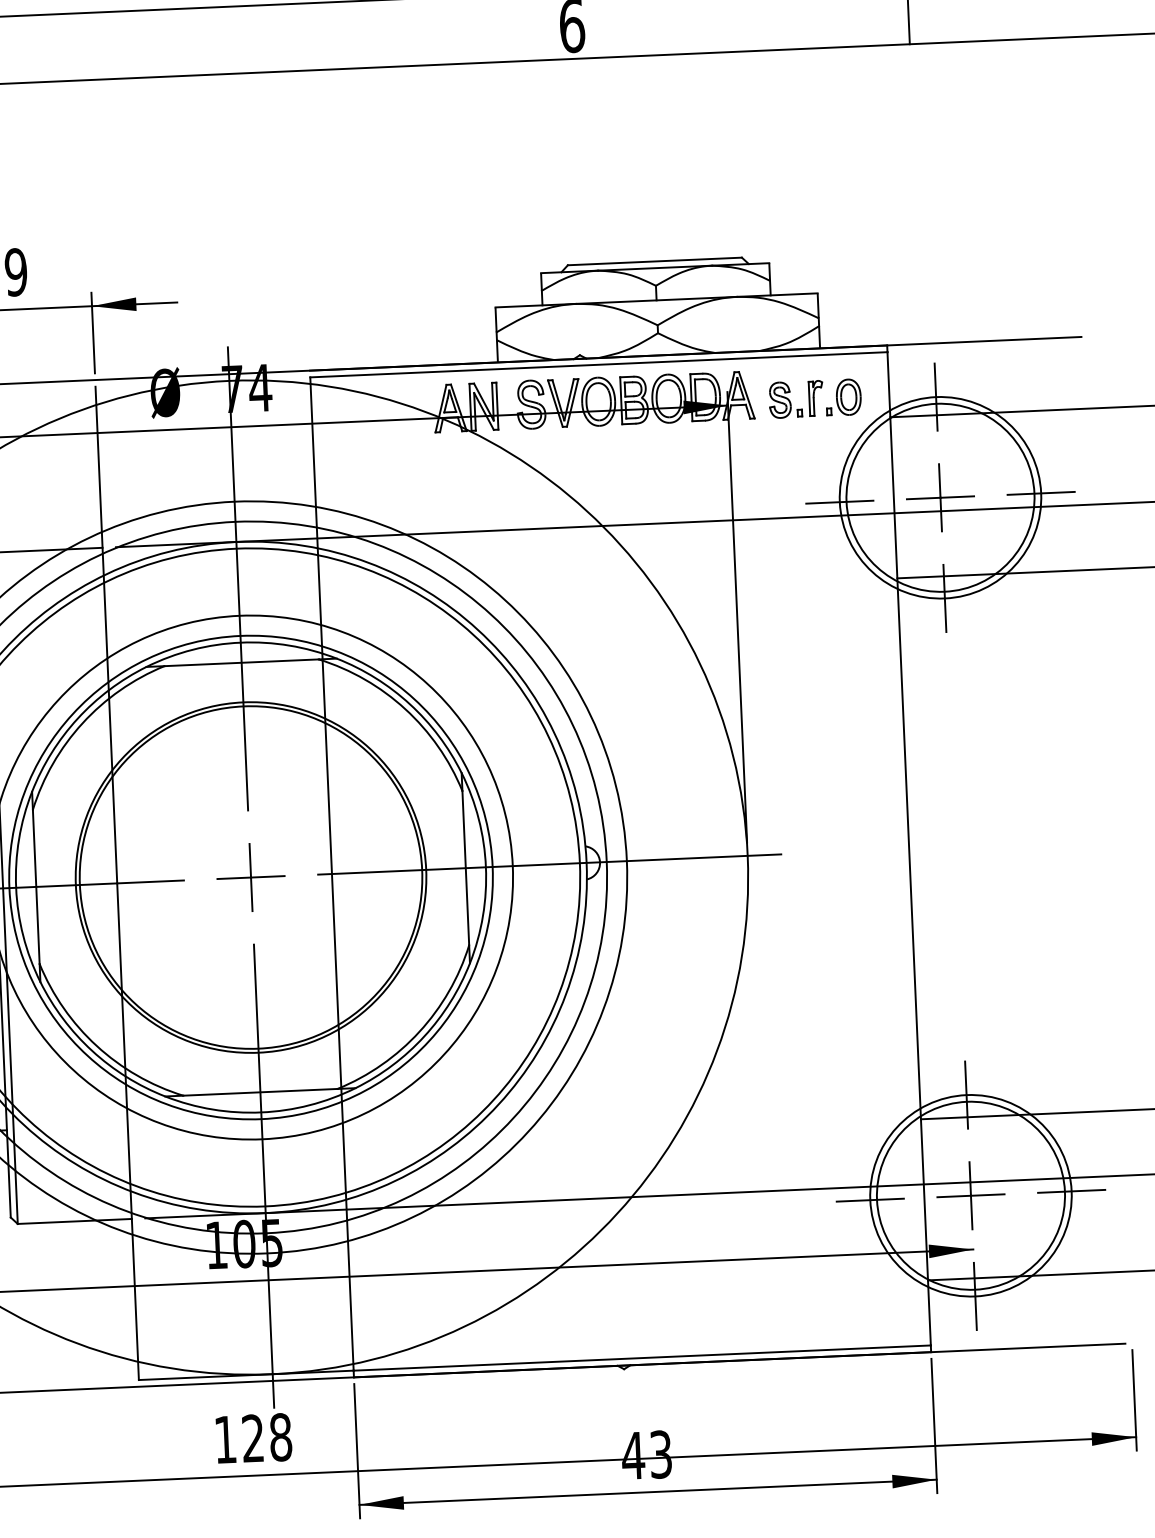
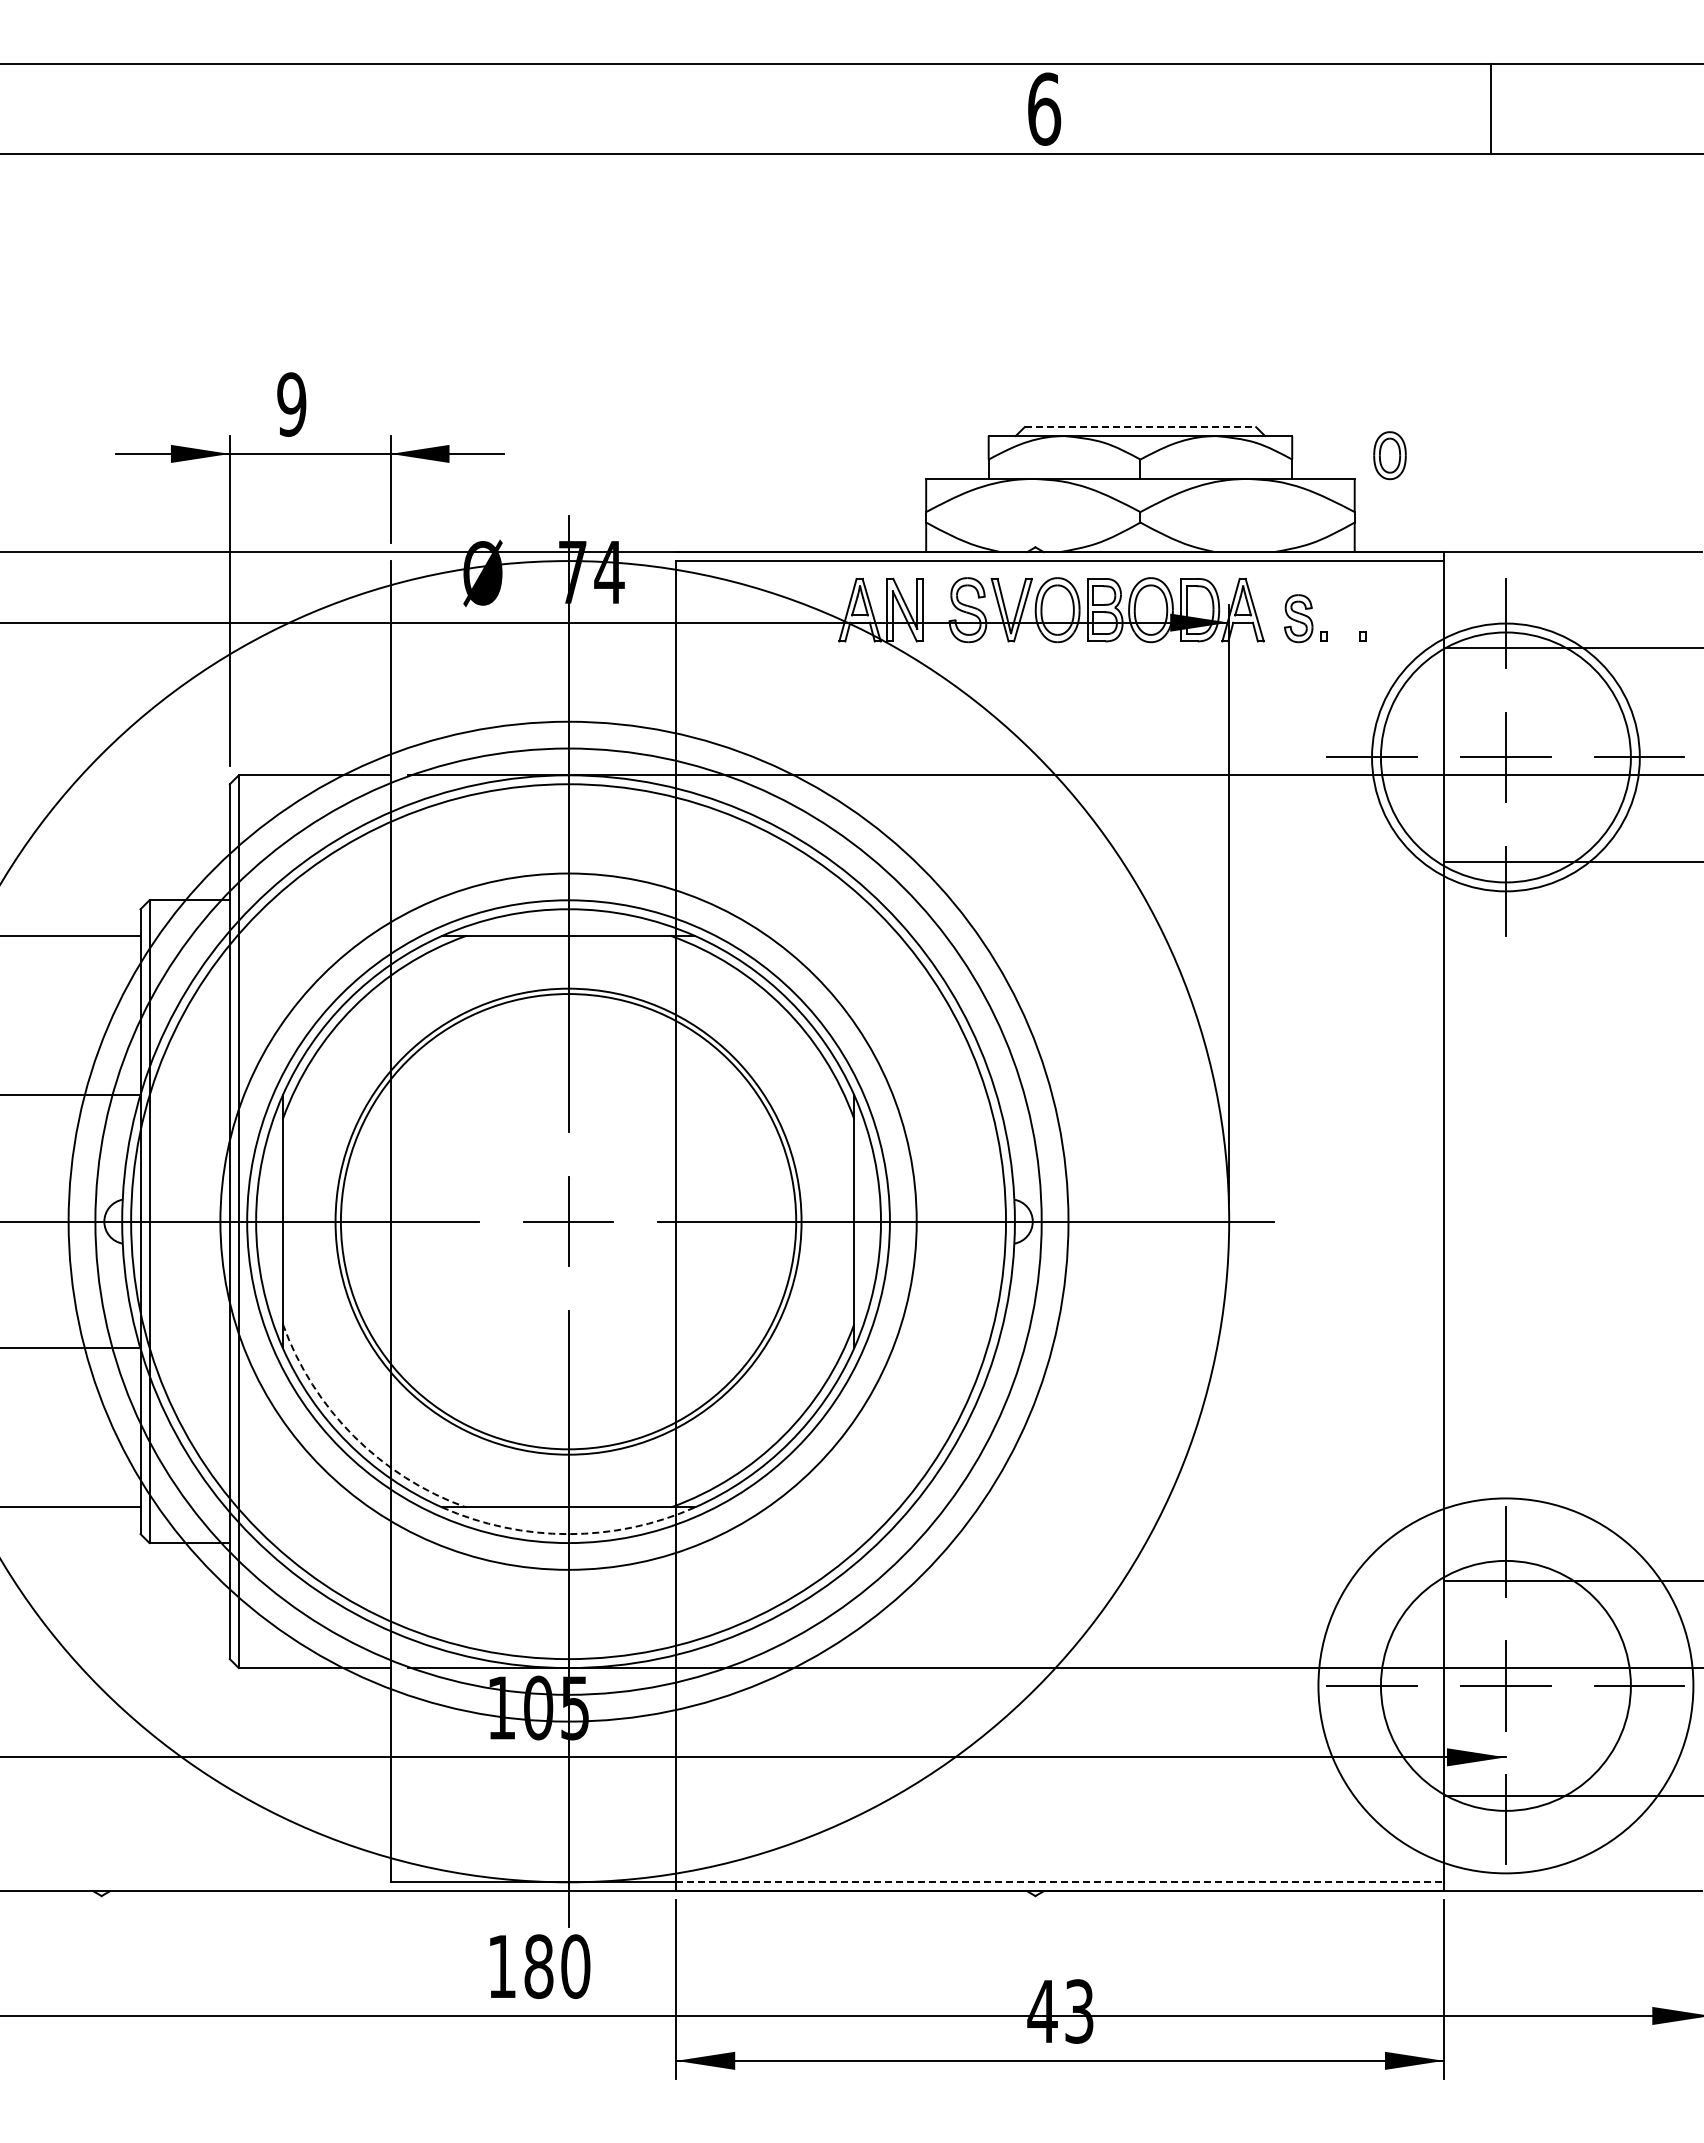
line: (654, 261) -> (1140, 427), solid -> dashed
part: (816, 397) -> (1346, 617), removed
part: (848, 397) -> (1389, 455), moved
arc: (96, 1046) -> (353, 1436), solid -> dashed
arc: (261, 1112) -> (568, 1534), solid -> dashed
circle: (970, 1195) -> (1505, 1685), size x1.4
line: (642, 1358) -> (1060, 1882), solid -> dashed
text: (267, 1437) -> (557, 1966), 128 -> 180

